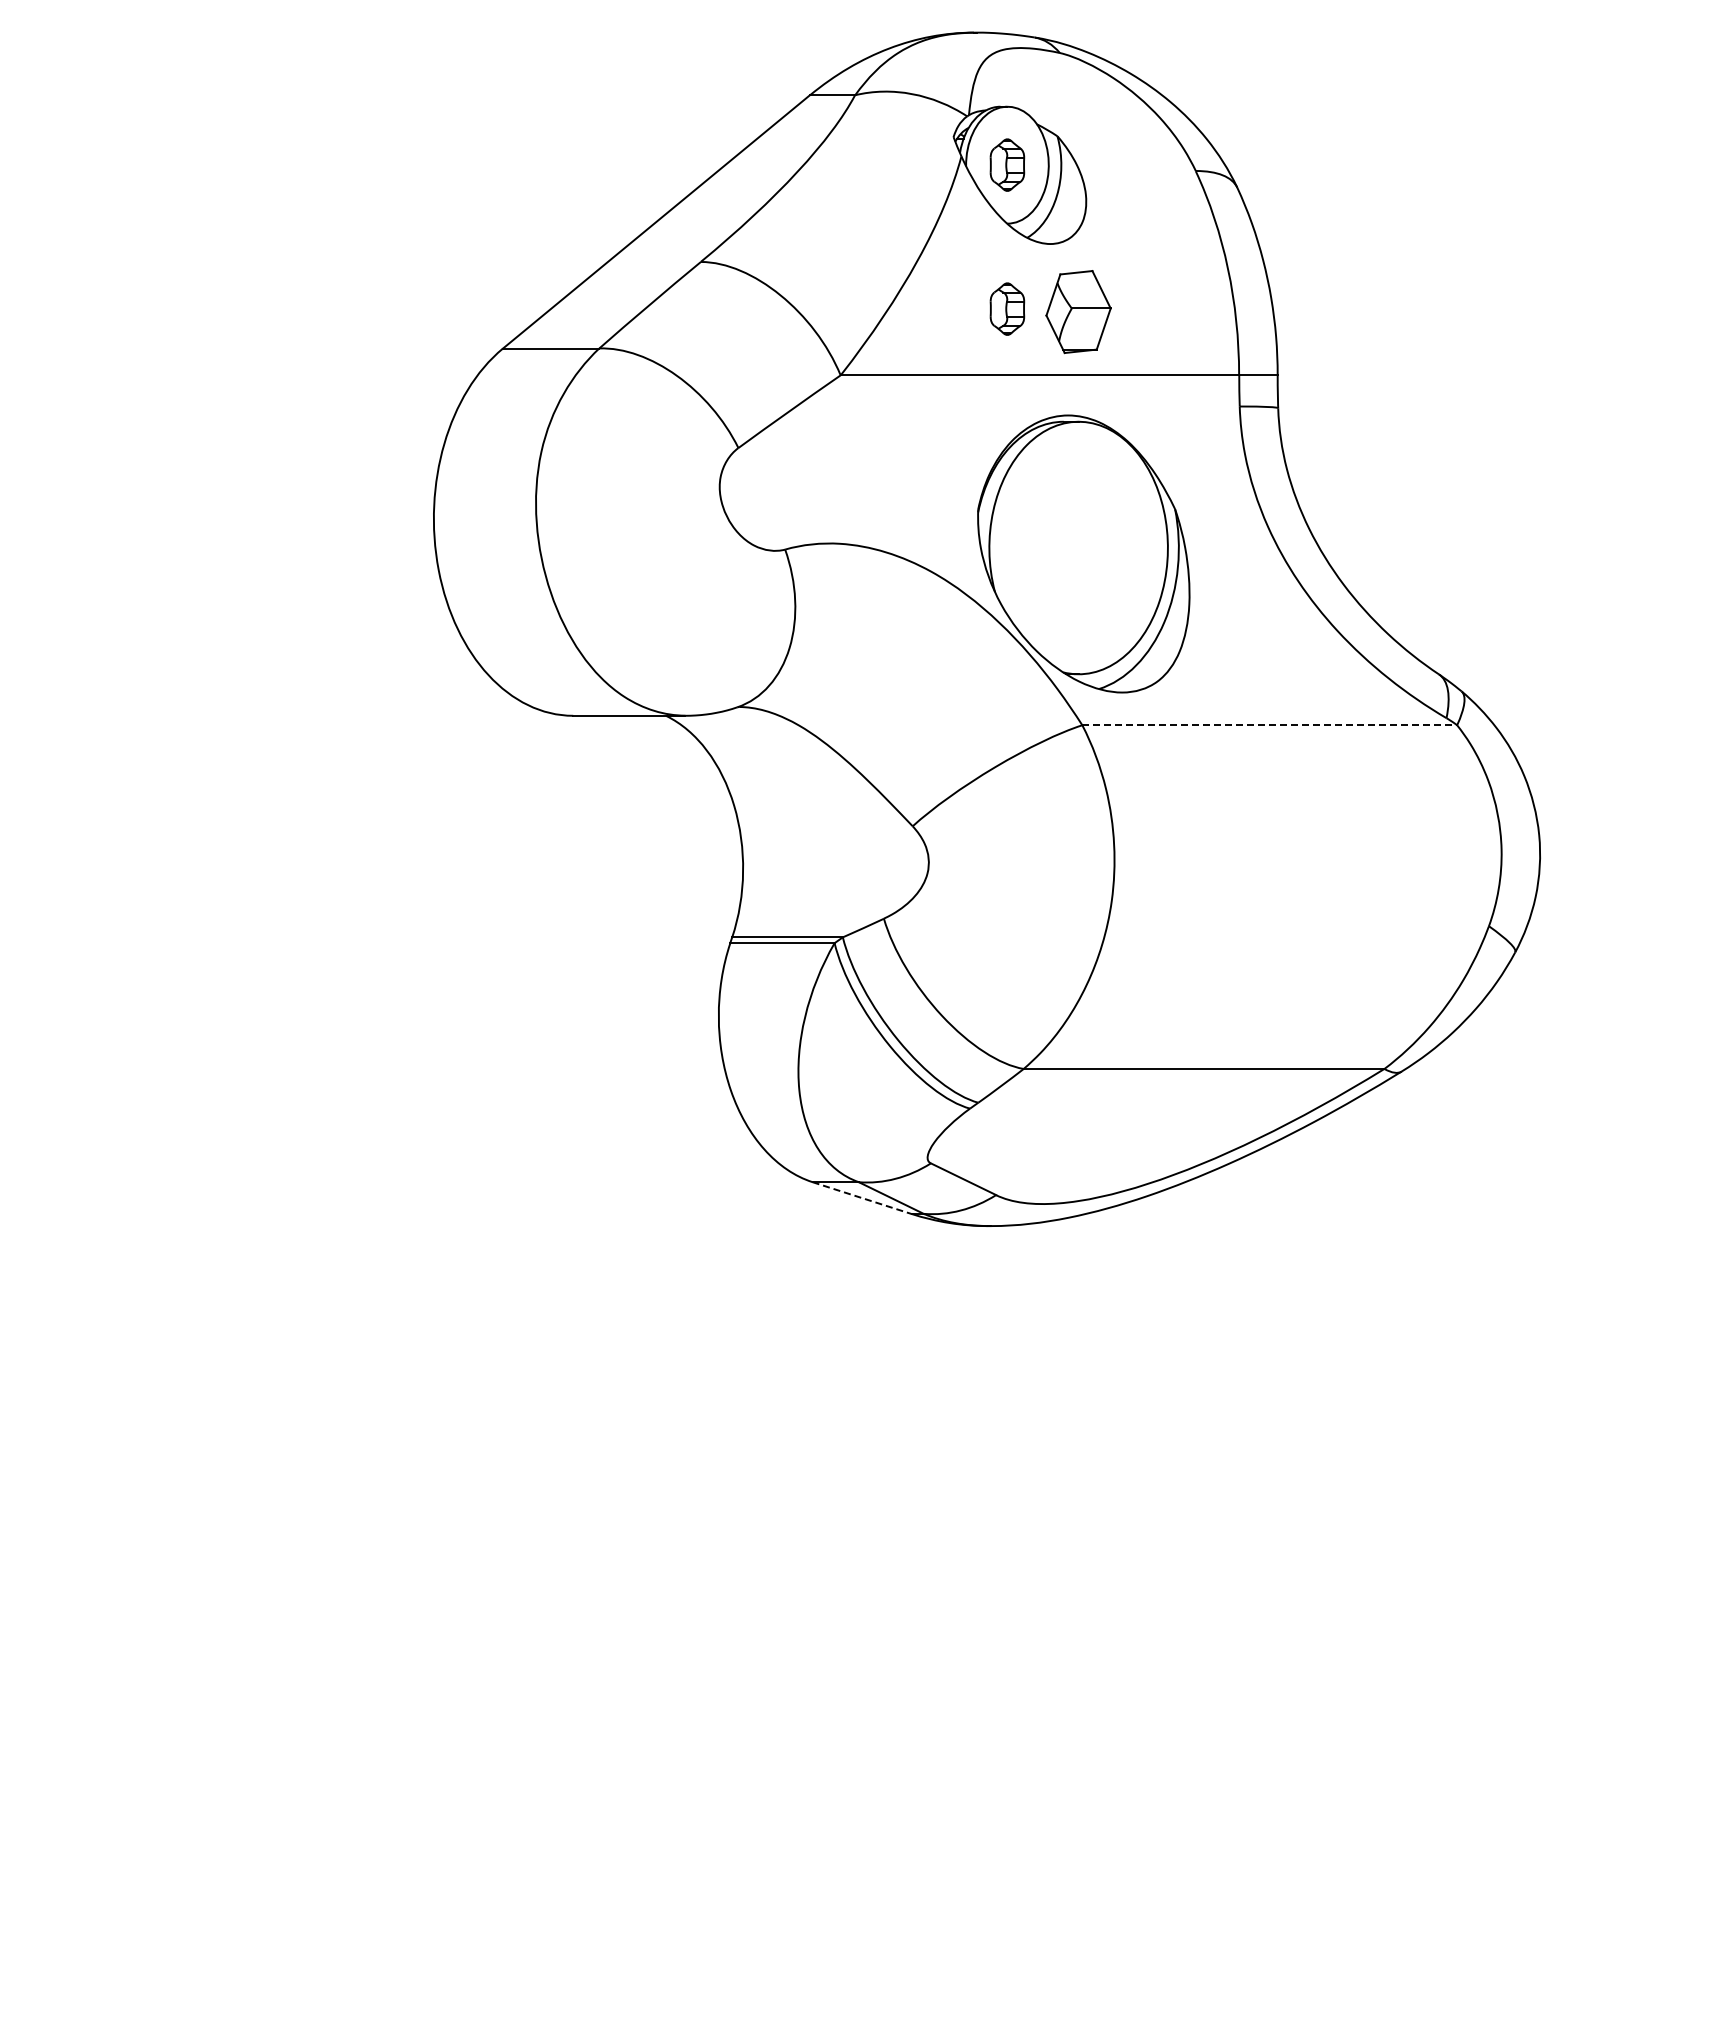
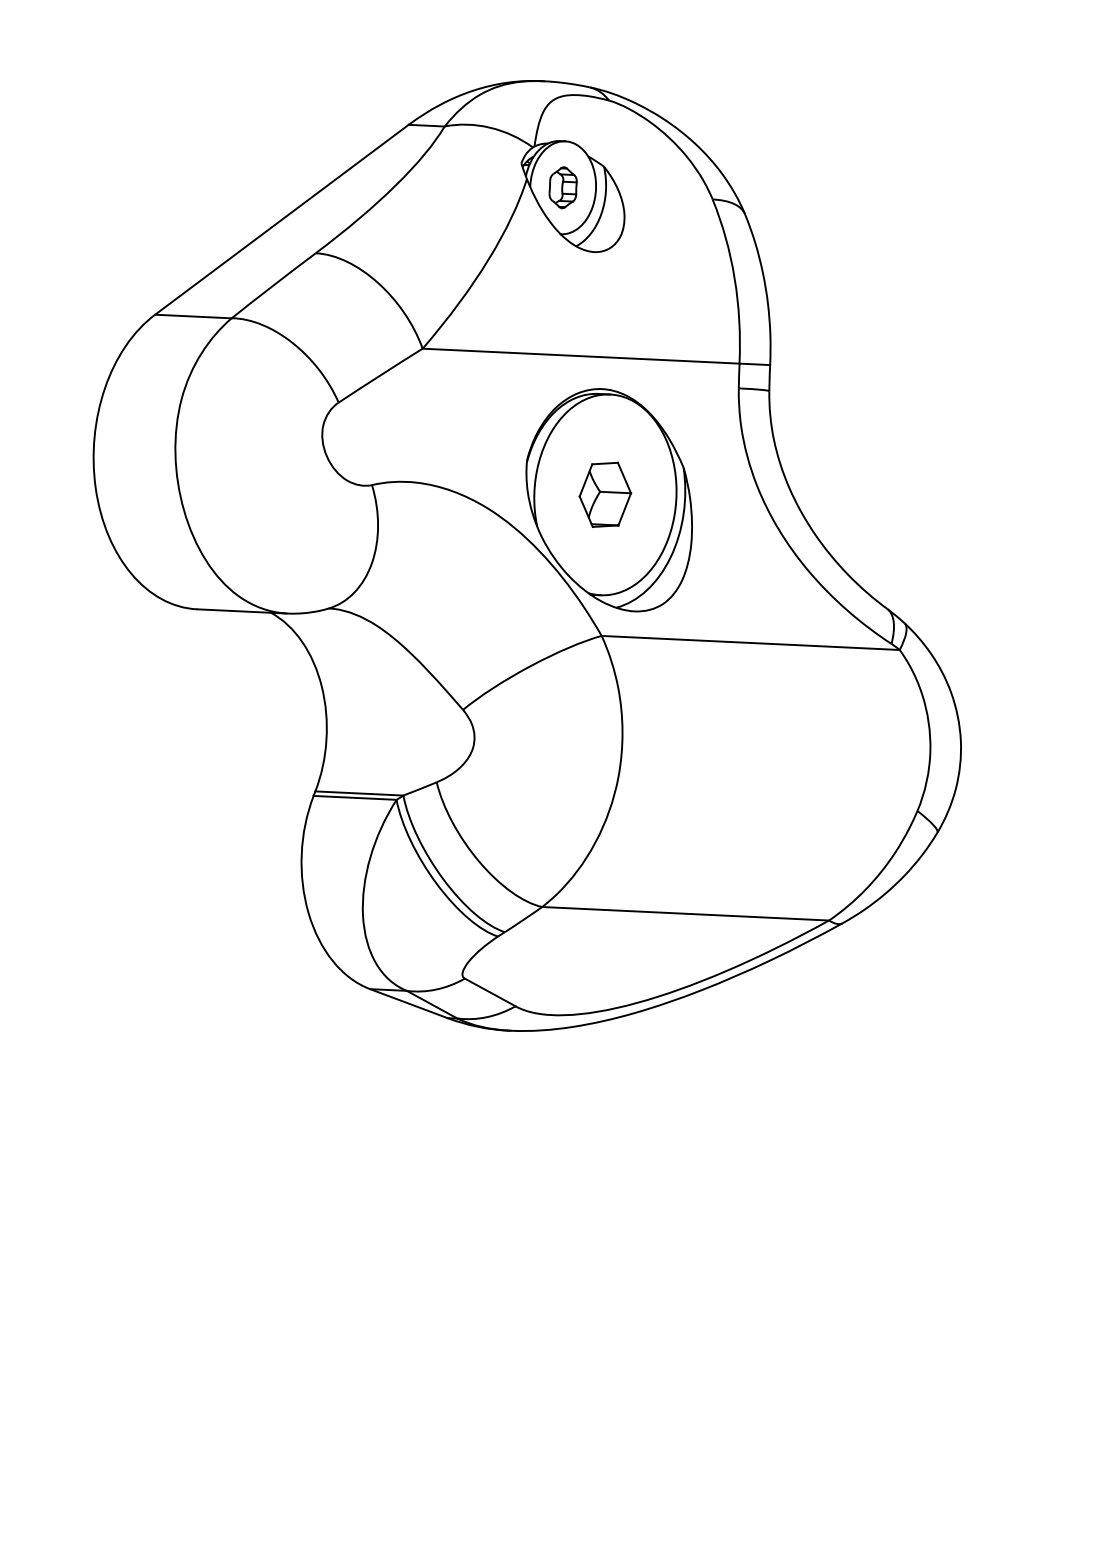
part: (1007, 308) -> (557, 301), removed
part: (1078, 312) -> (605, 495), moved
line: (1270, 725) -> (751, 643), dashed -> solid
line: (862, 1198) -> (409, 1003), dashed -> solid

